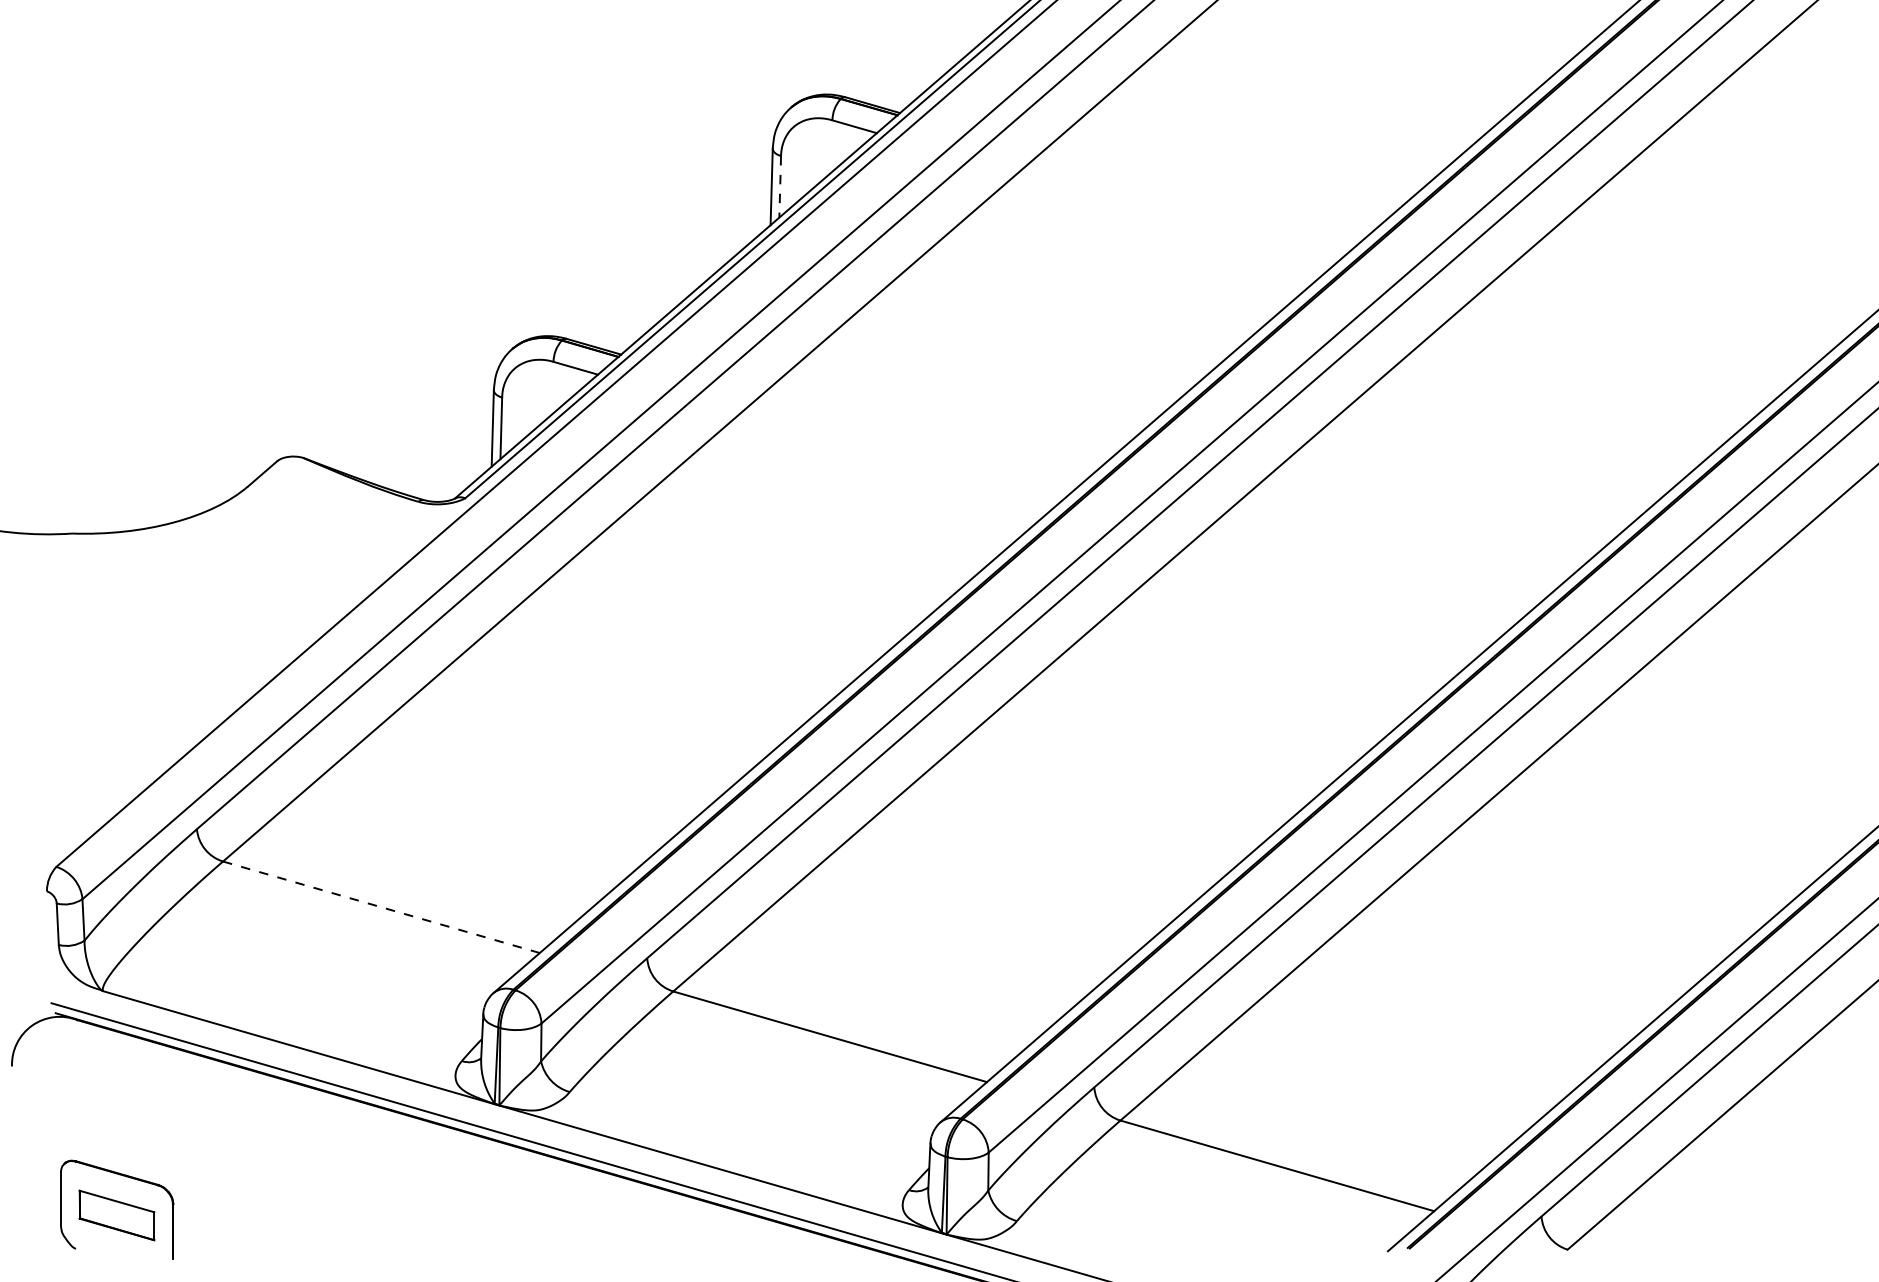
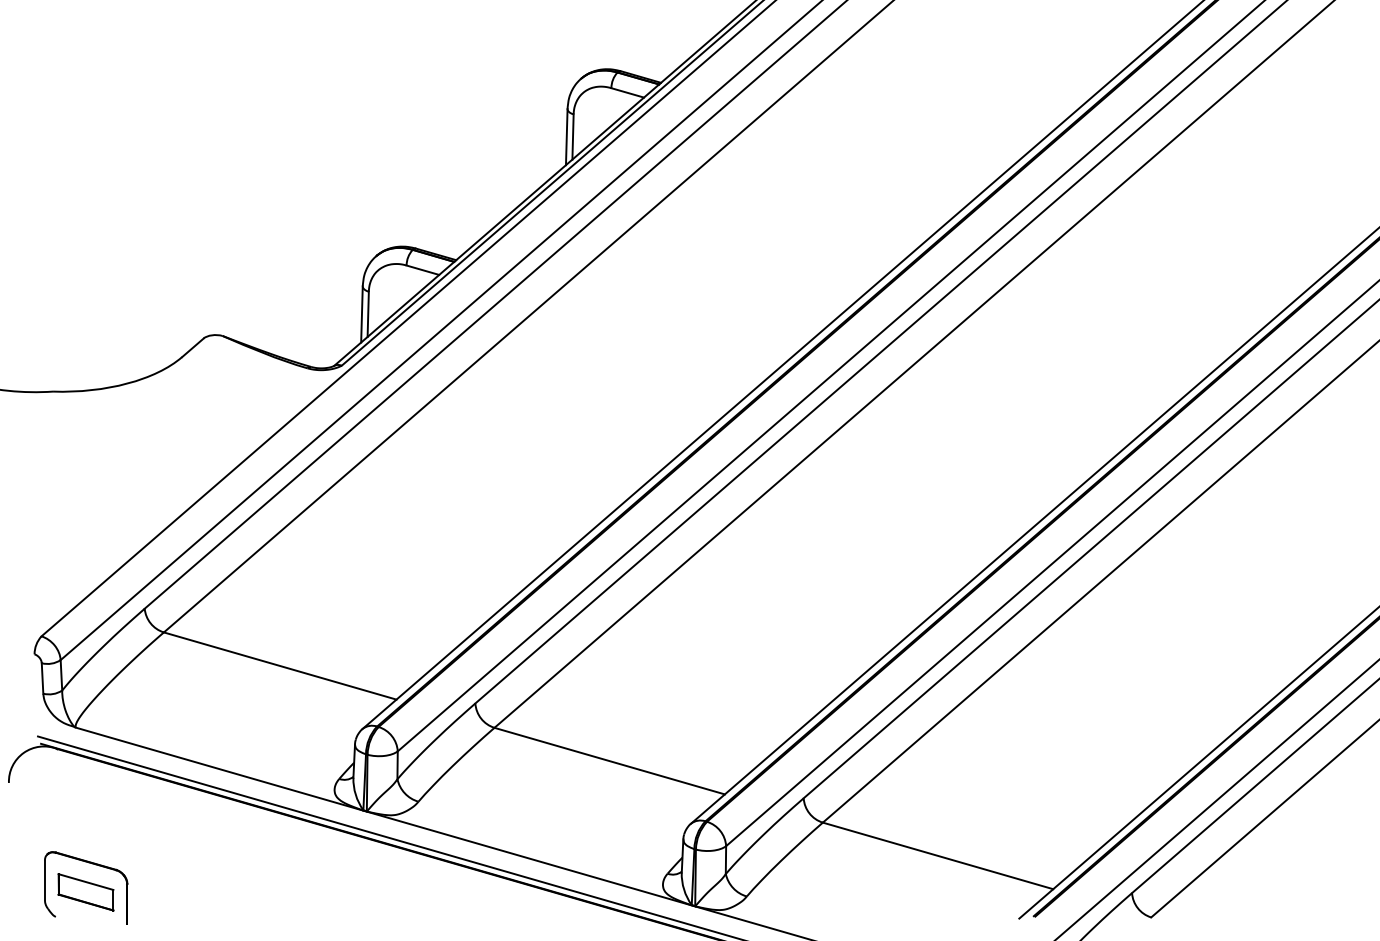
line: (780, 186) -> (573, 136), dashed -> solid
line: (381, 907) -> (280, 666), dashed -> solid

